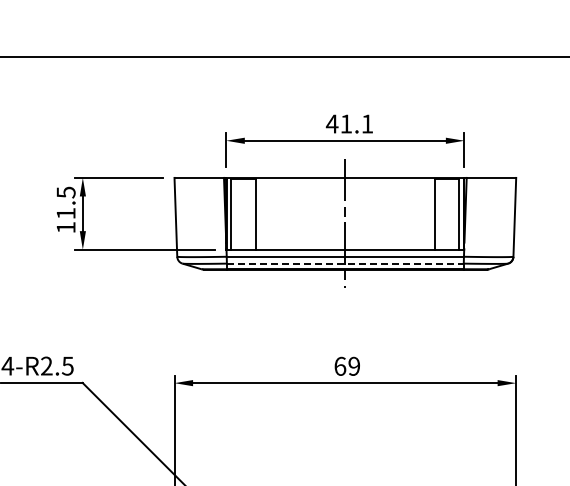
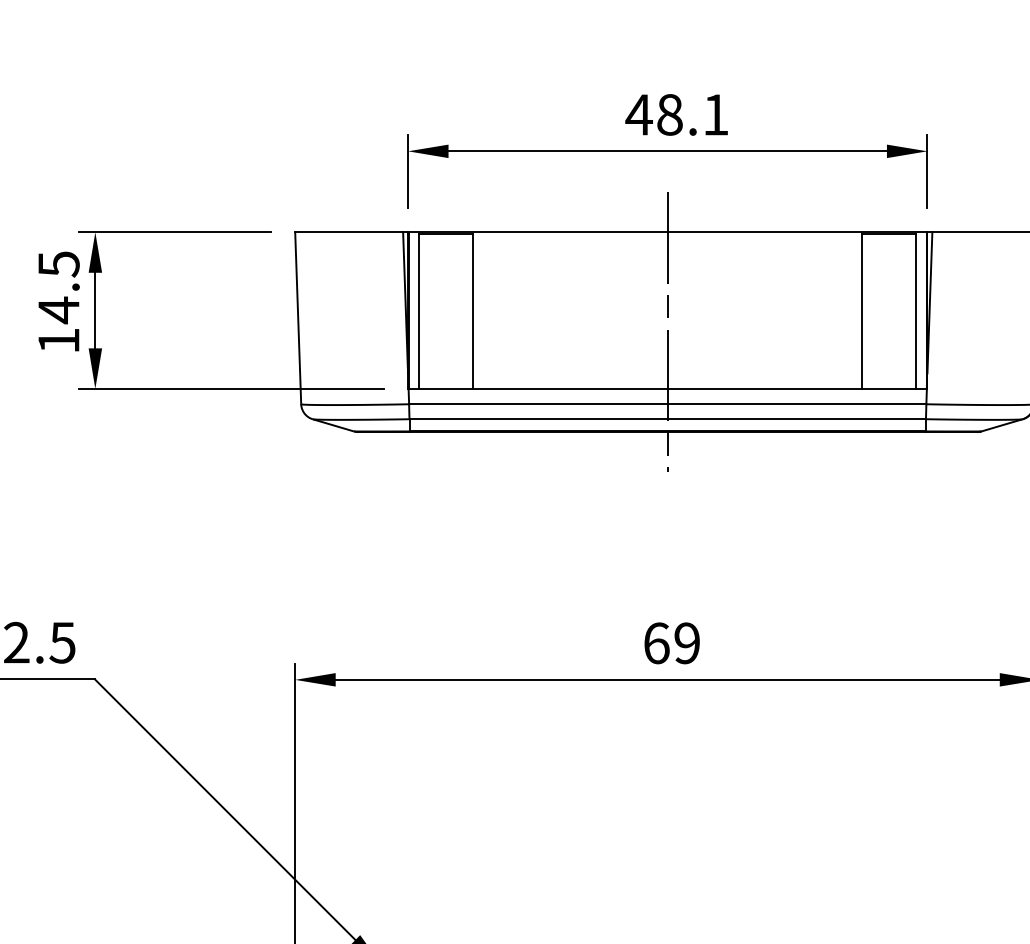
text: (346, 123) -> (670, 113), 41.1 -> 48.1
text: (65, 213) -> (57, 309), 11.5 -> 14.5
line: (345, 263) -> (668, 418), dashed -> solid

